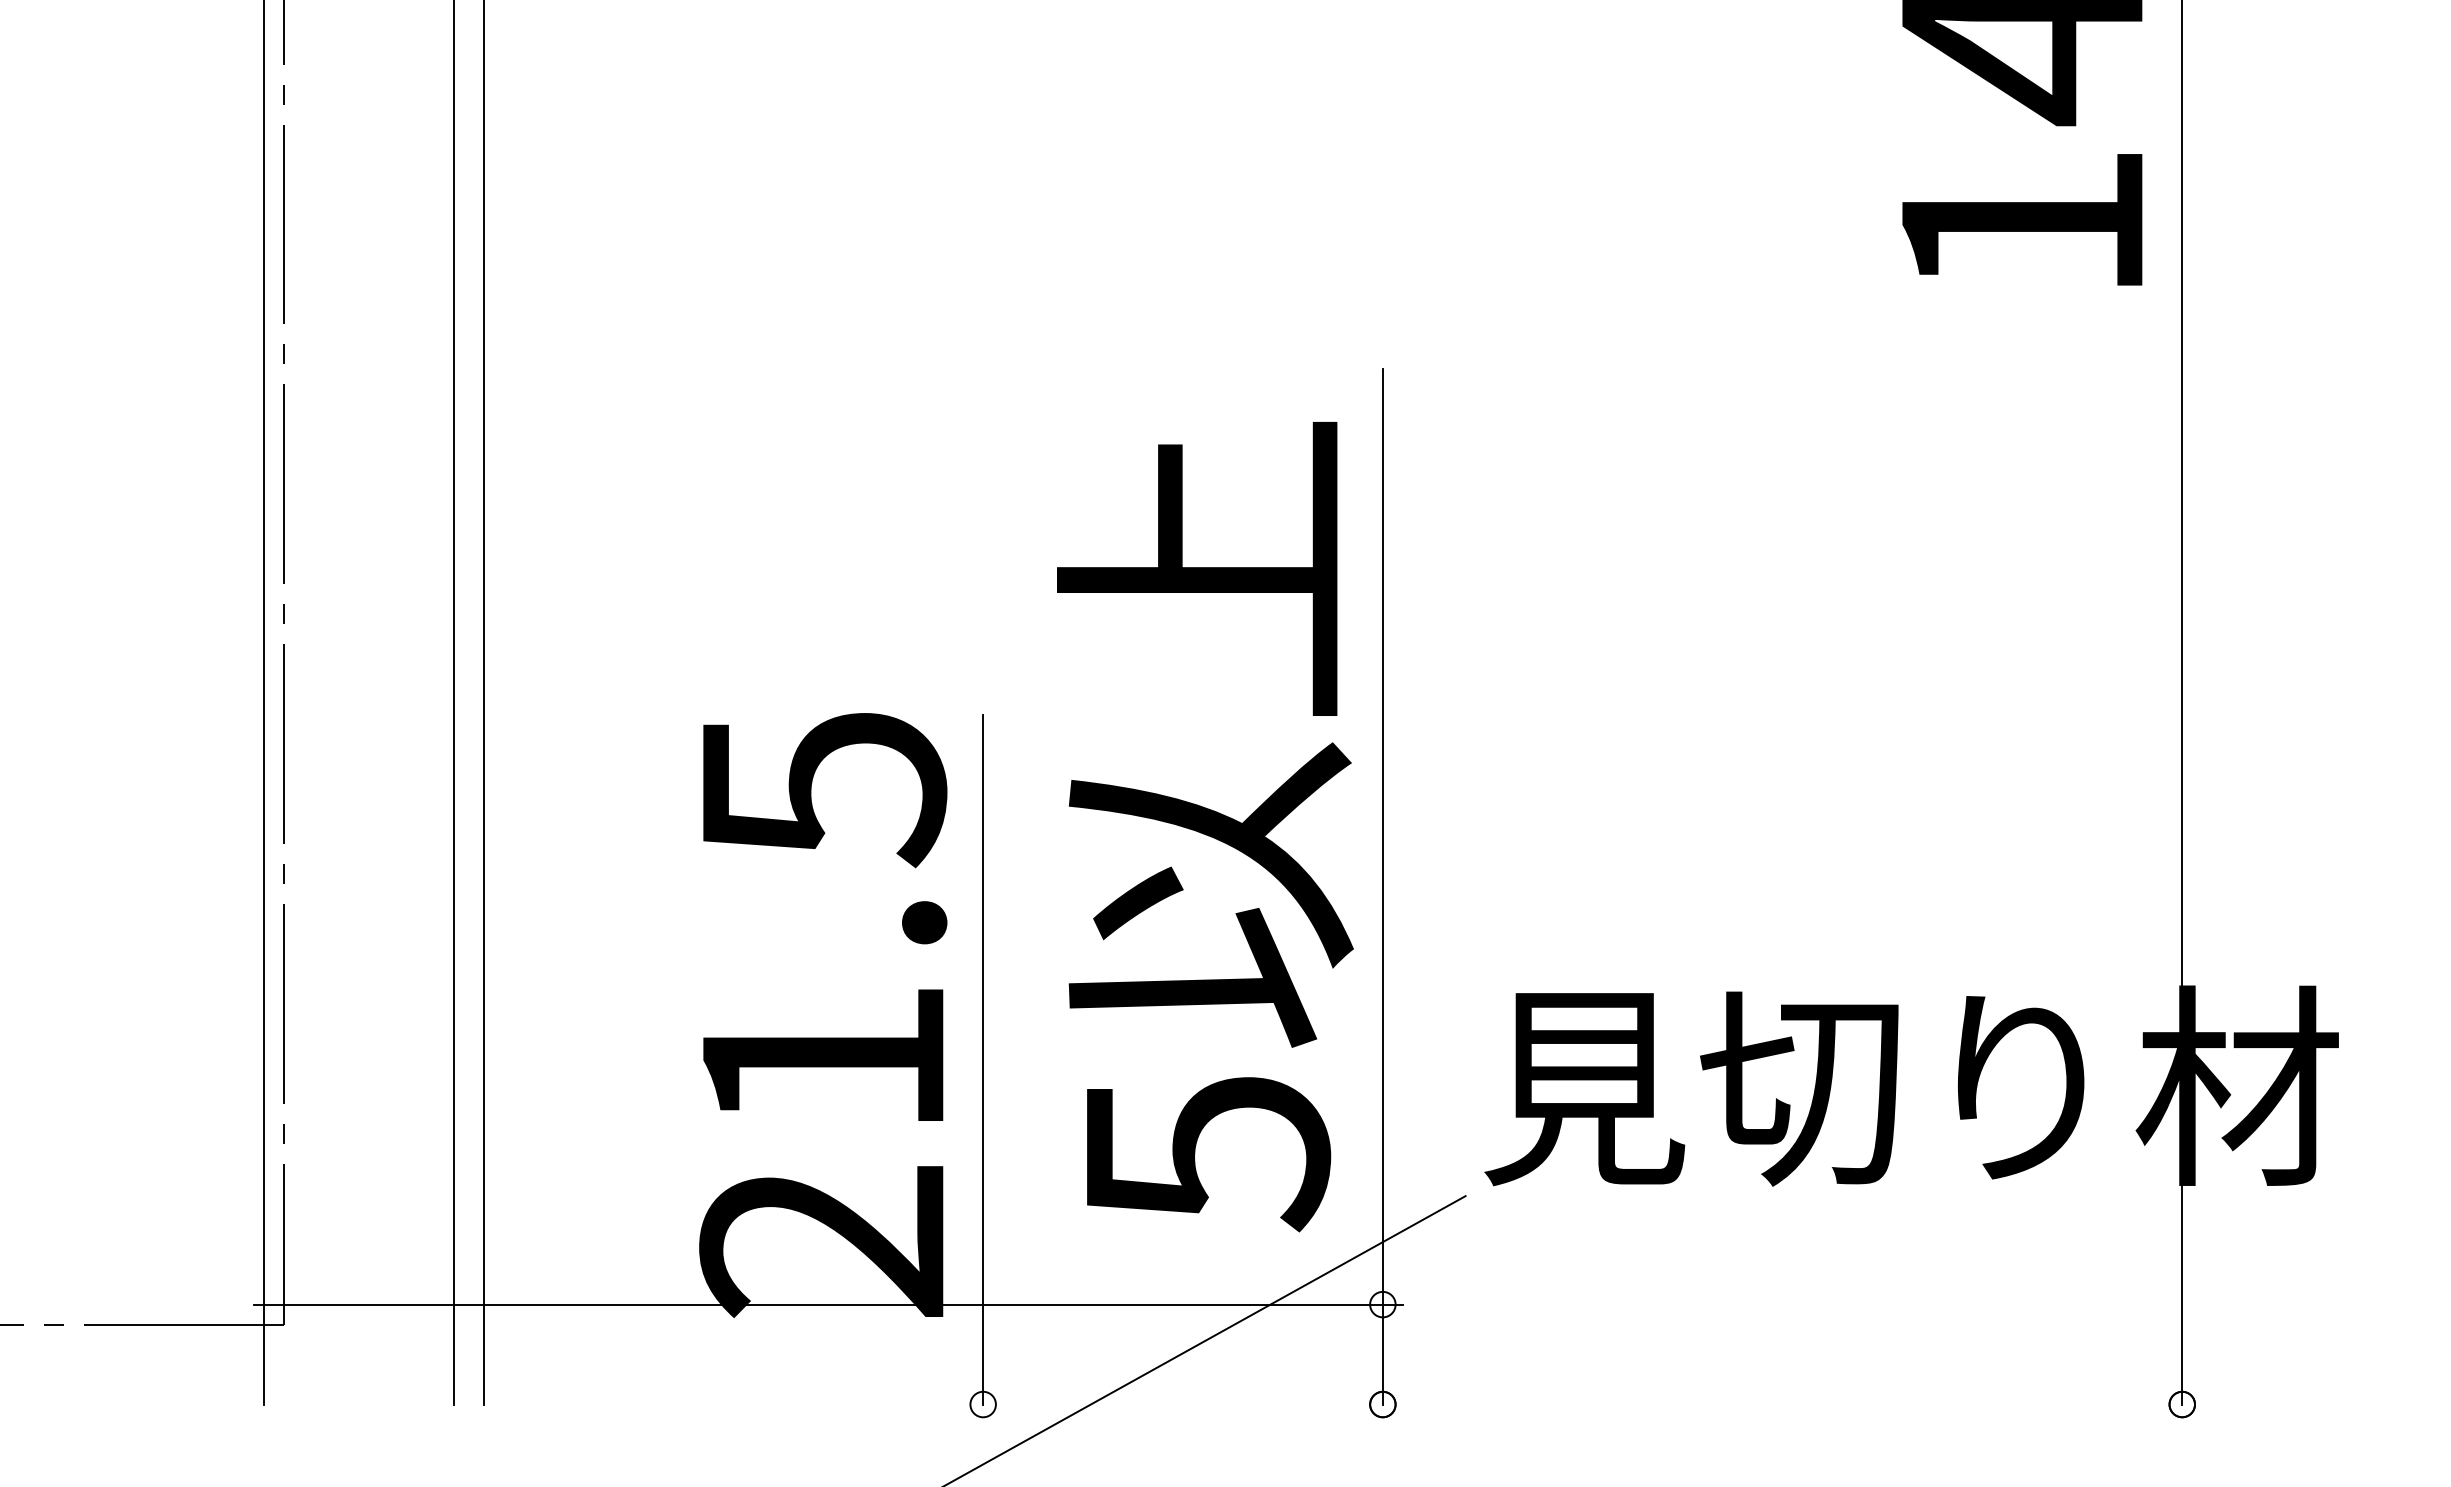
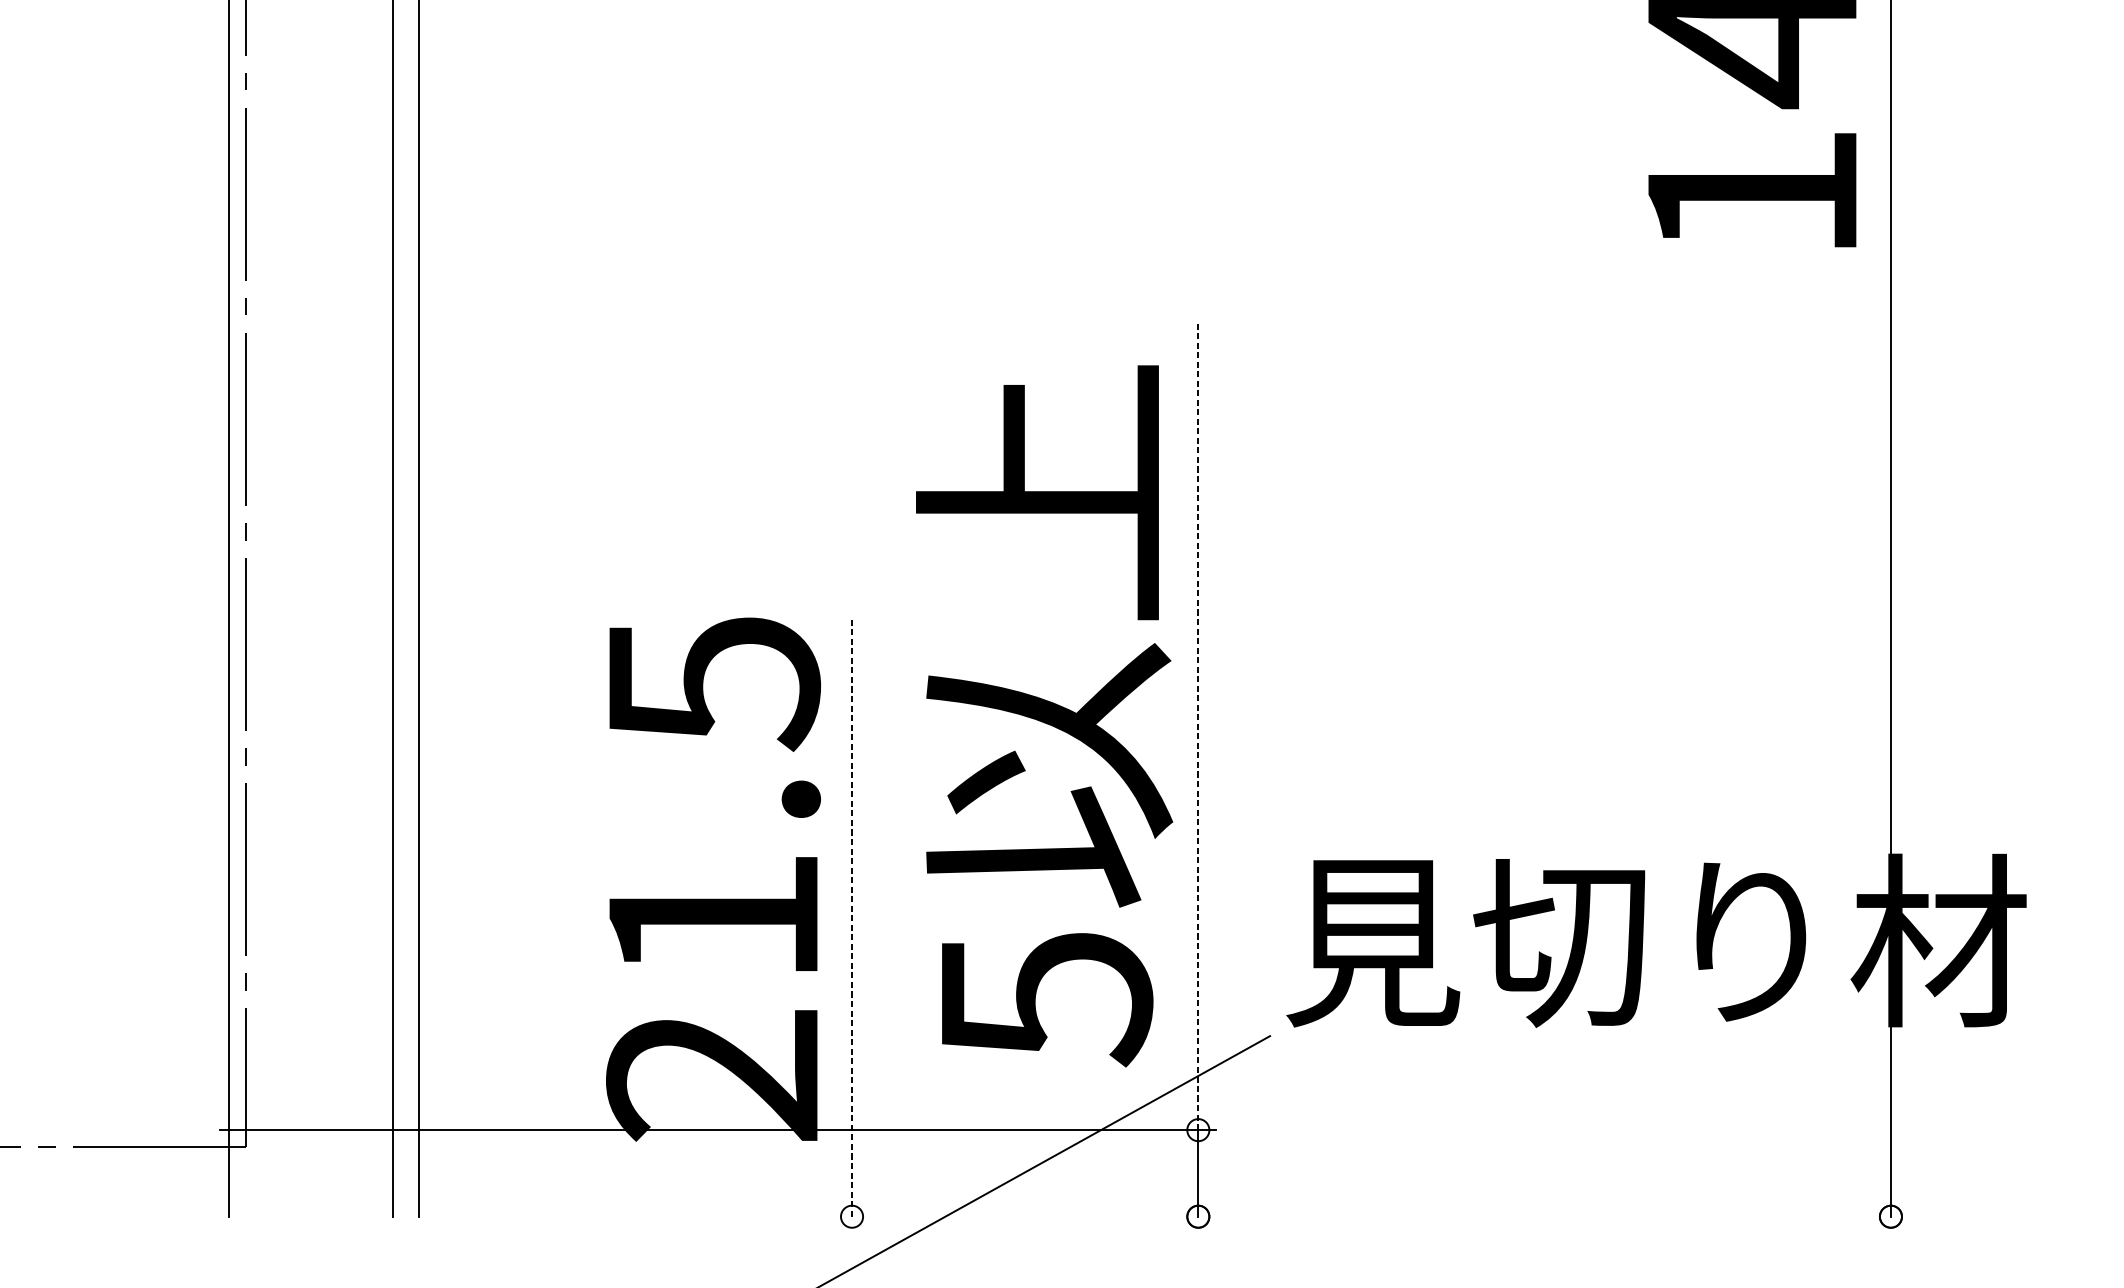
line: (1382, 836) -> (1198, 724), solid -> dashed
line: (983, 1059) -> (852, 917), solid -> dashed

